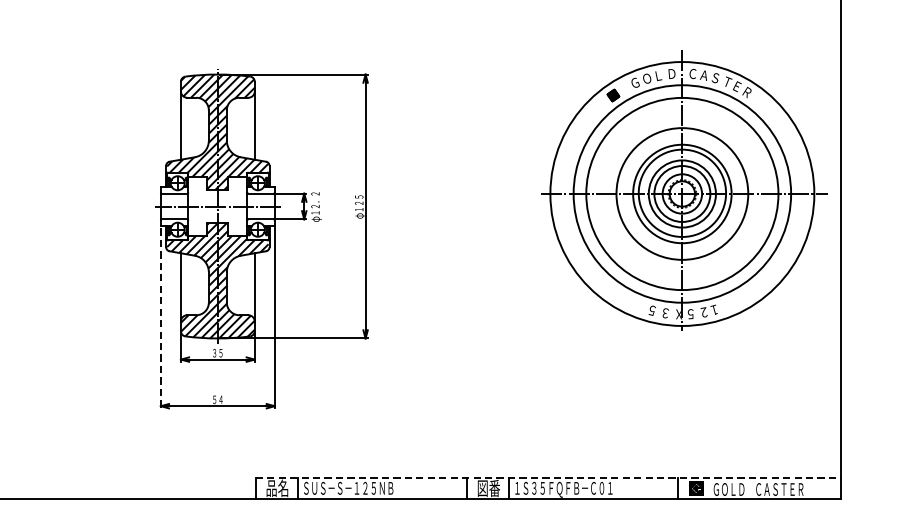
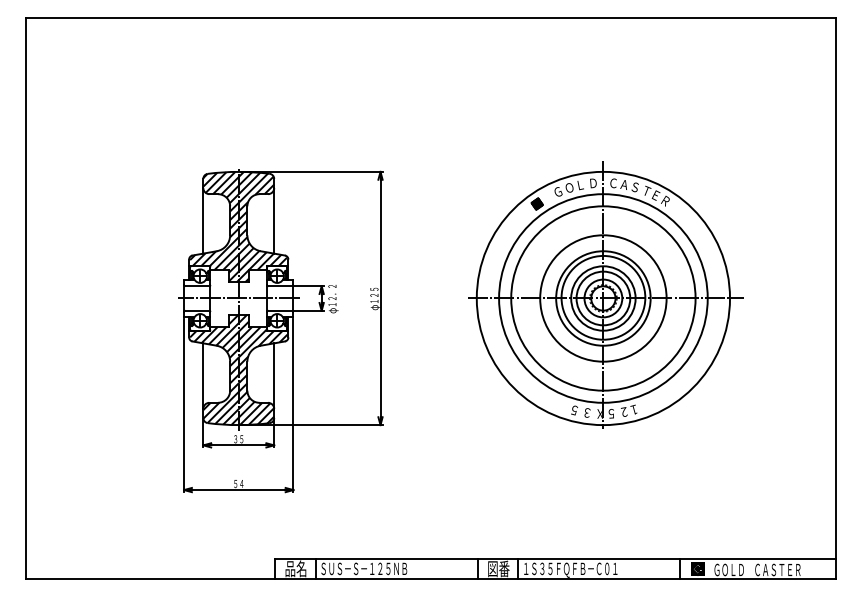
part: (684, 189) -> (605, 294), moved
line: (161, 319) -> (184, 406), dashed -> solid
line: (548, 477) -> (555, 558), dashed -> solid

